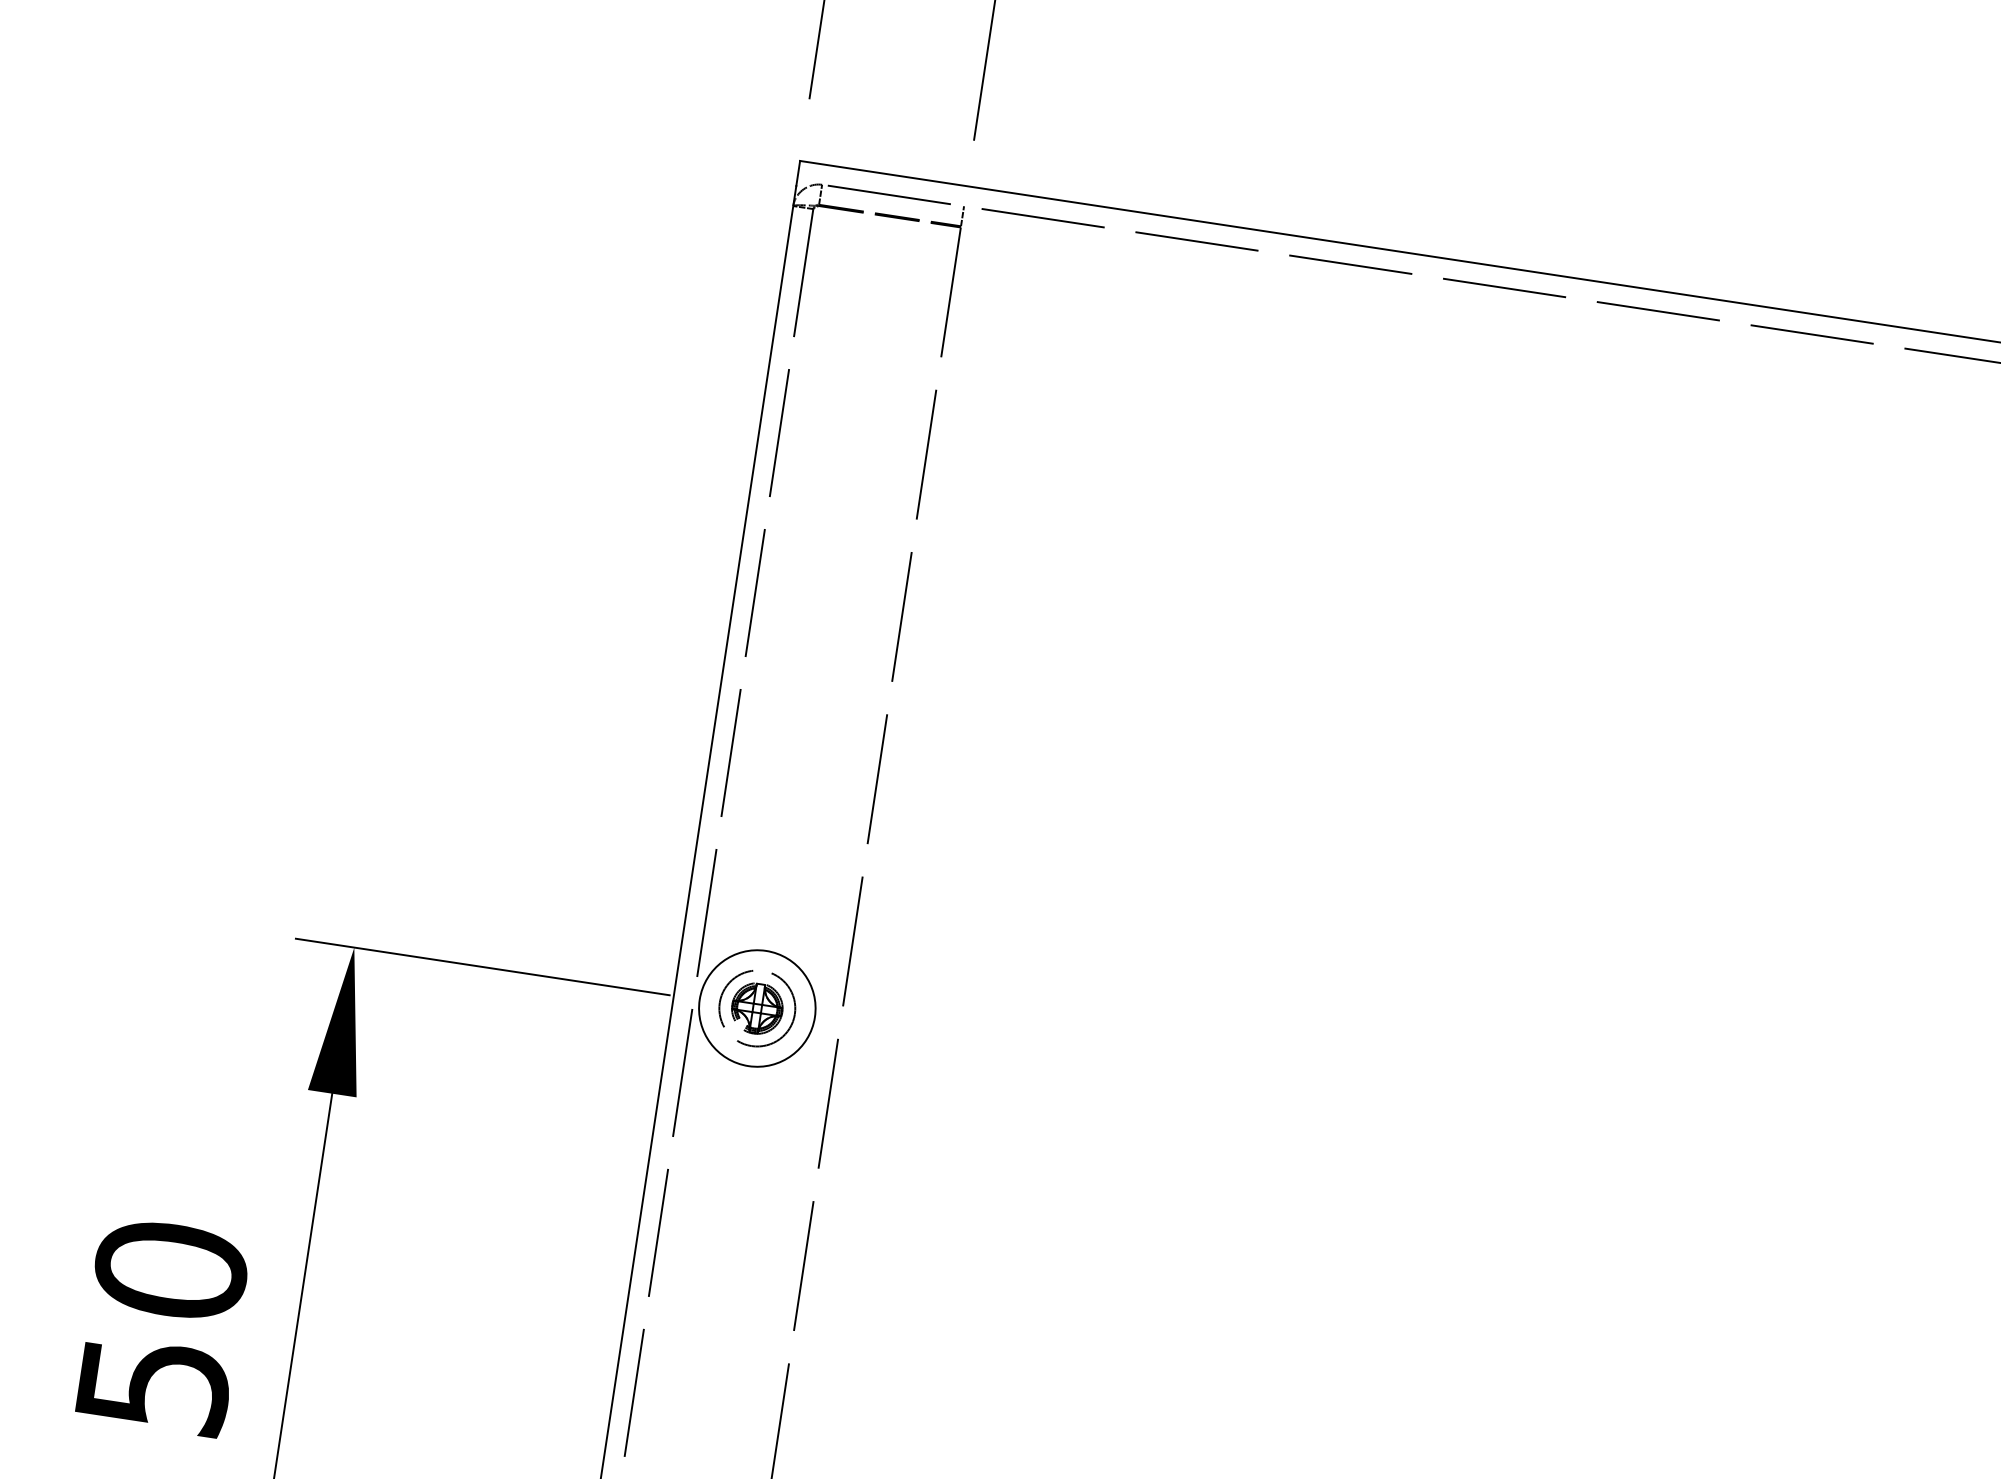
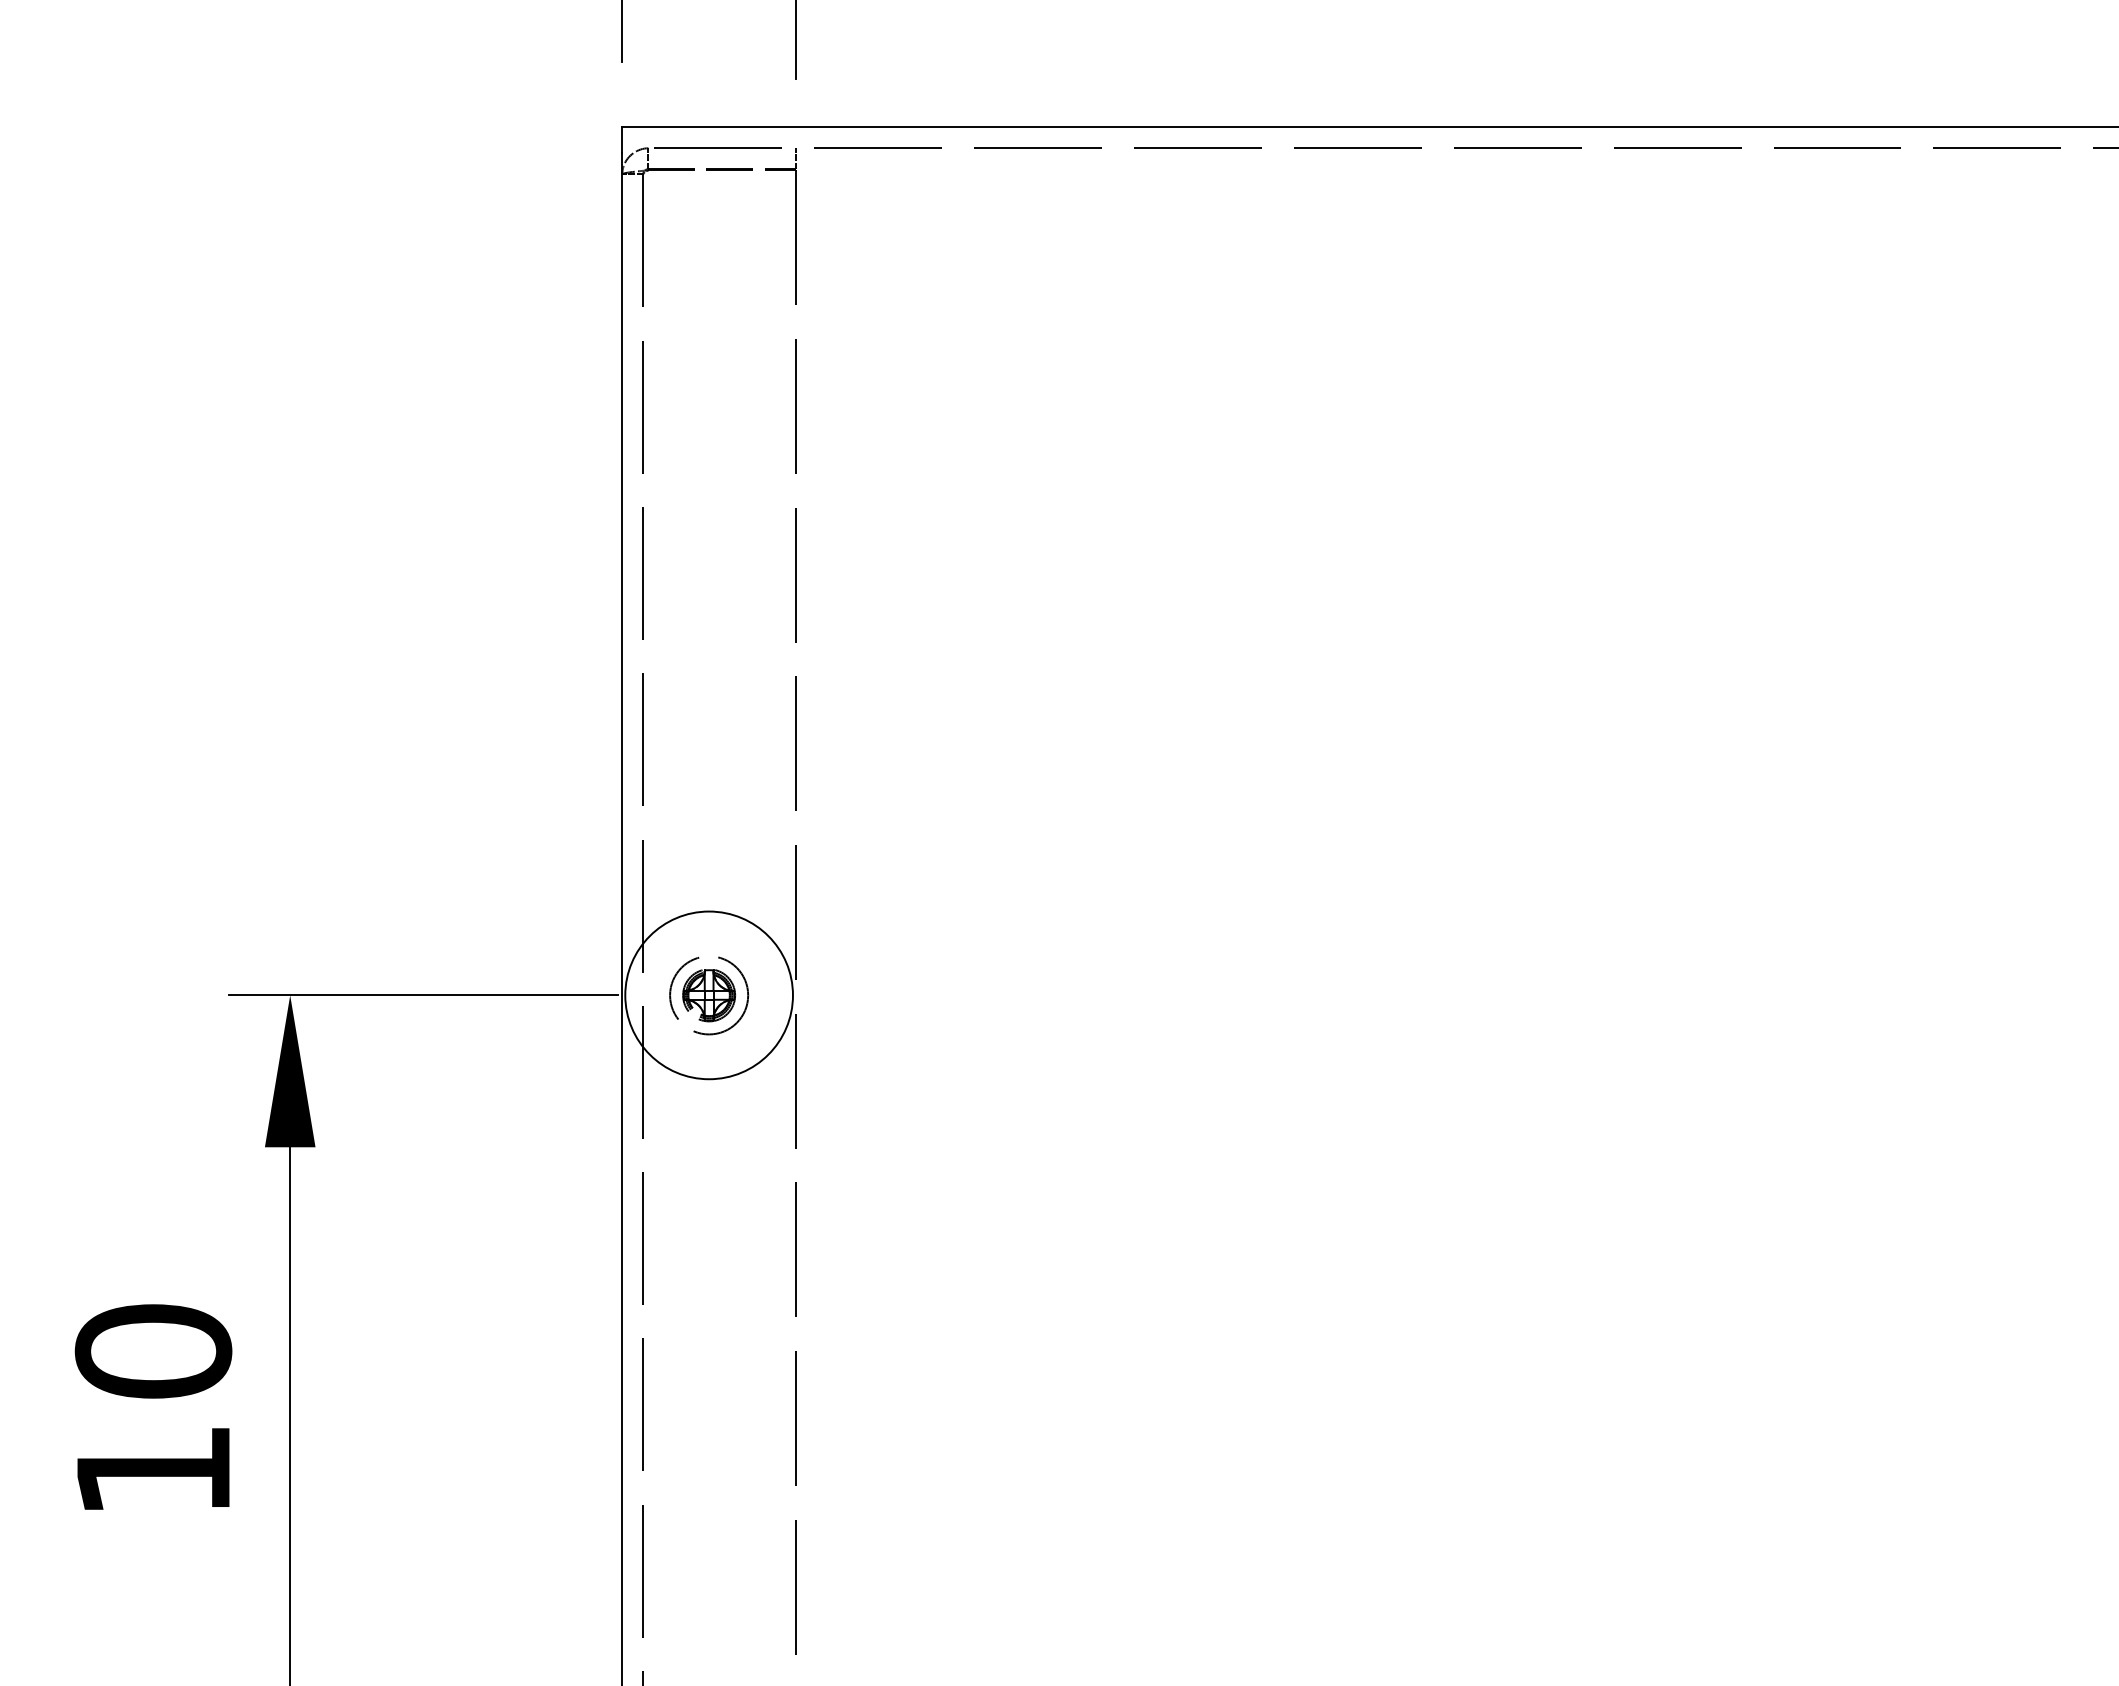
circle: (757, 1008) -> (709, 995), size x1.4
text: (154, 1385) -> (154, 1471), 50 -> 10

